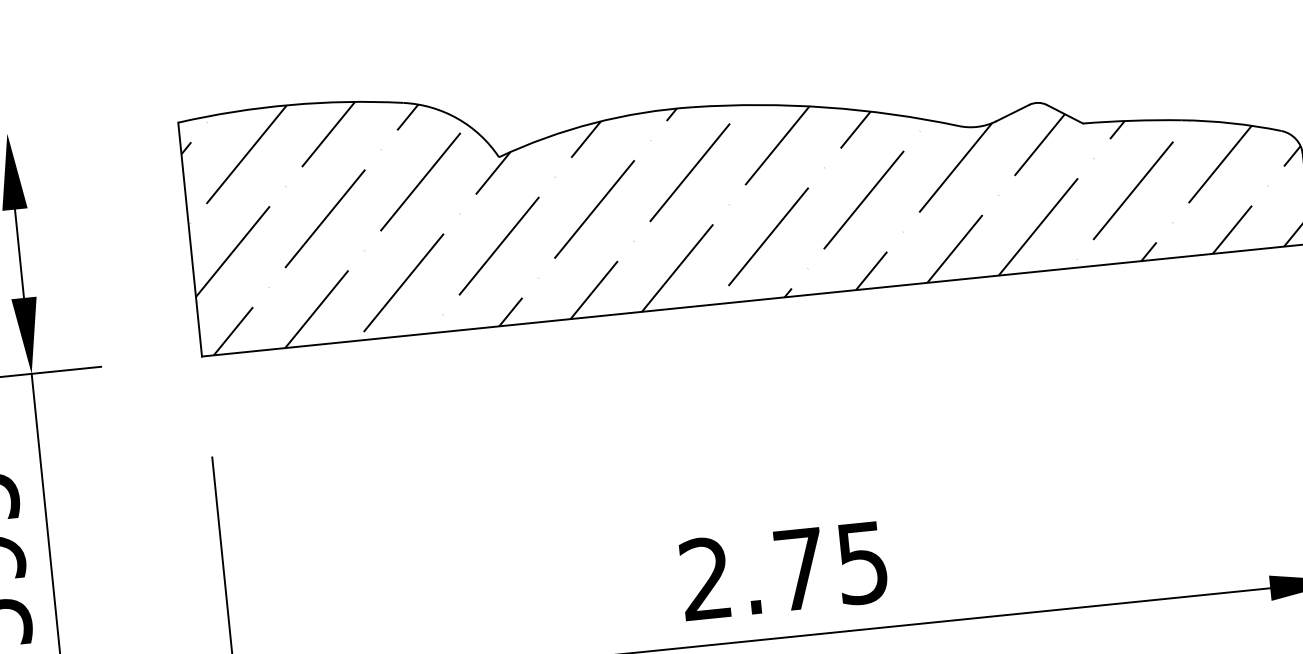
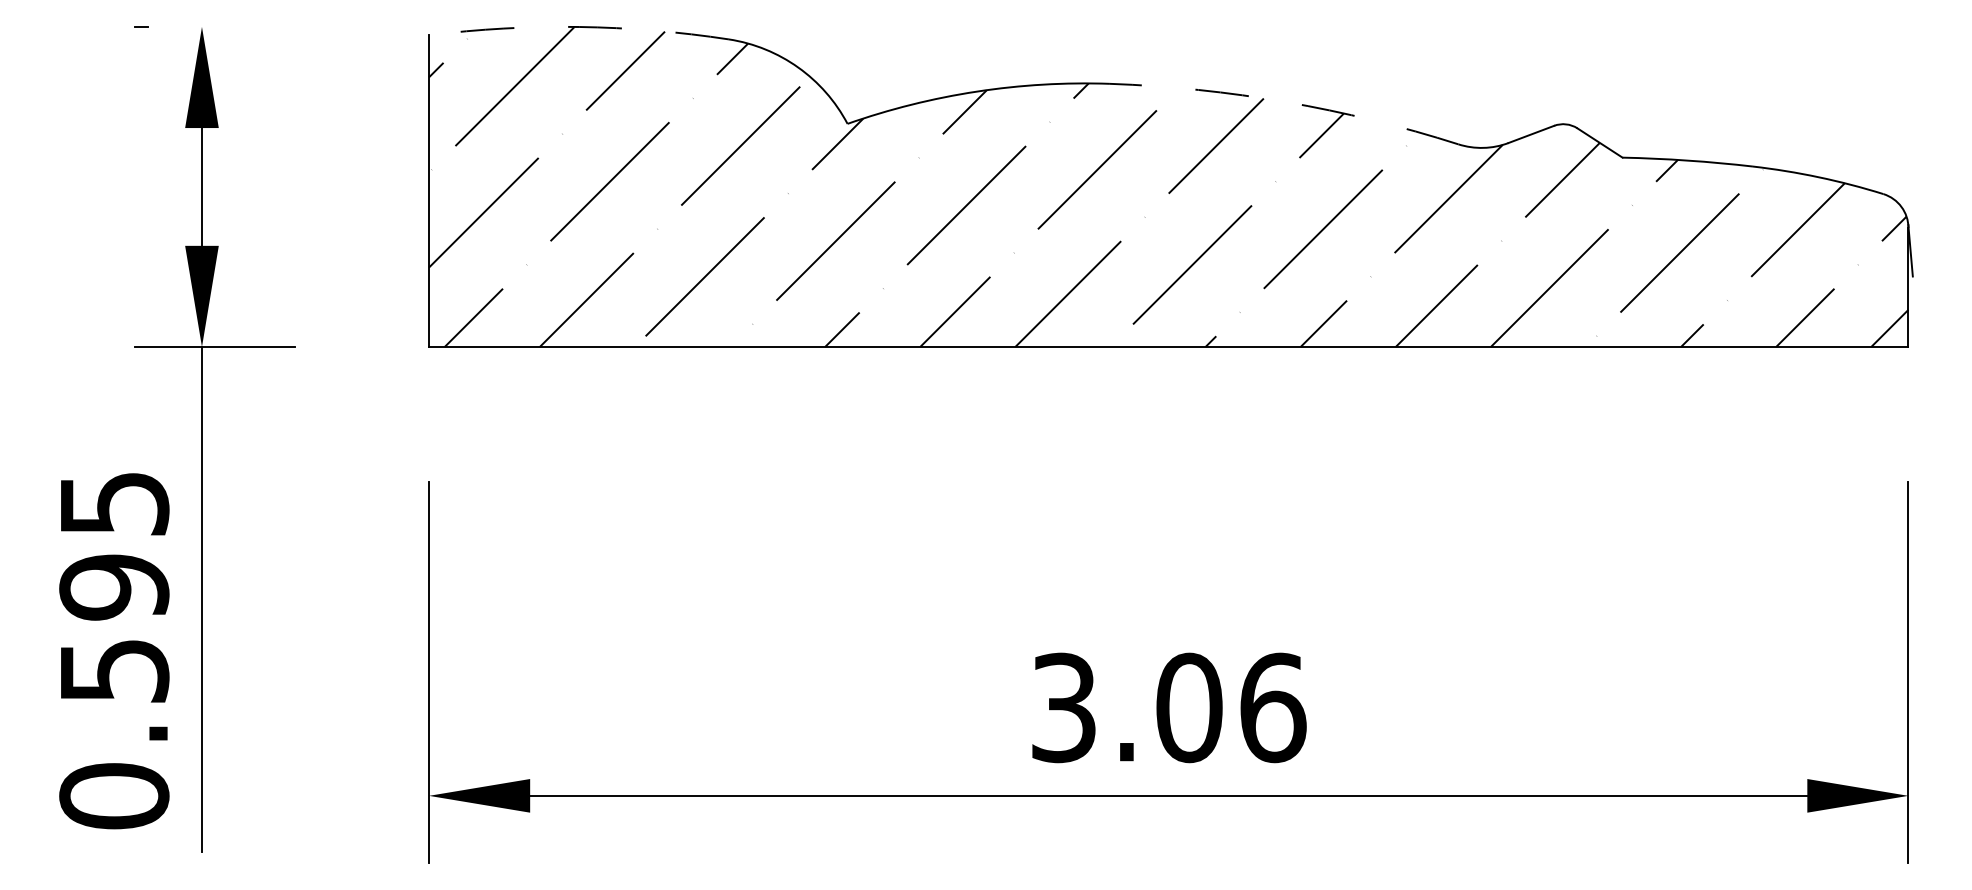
arc: (290, 105) -> (579, 27), solid -> dashed
arc: (826, 107) -> (1286, 102), solid -> dashed
text: (785, 570) -> (1169, 707), 2.75 -> 3.06

